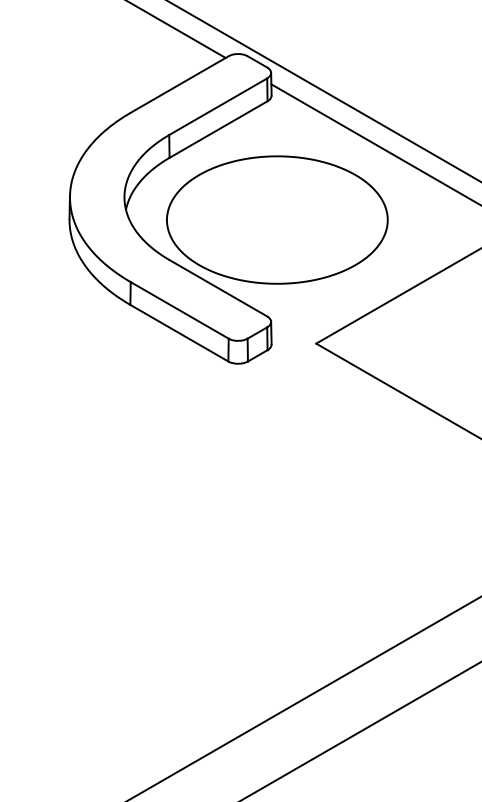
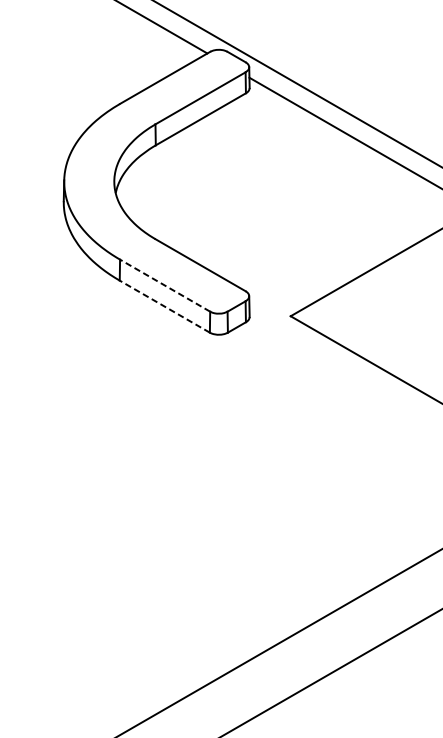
part: (277, 219) -> (255, 202), removed
line: (179, 310) -> (164, 285), solid -> dashed
line: (179, 333) -> (164, 306), solid -> dashed

